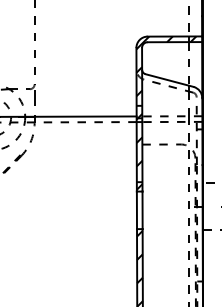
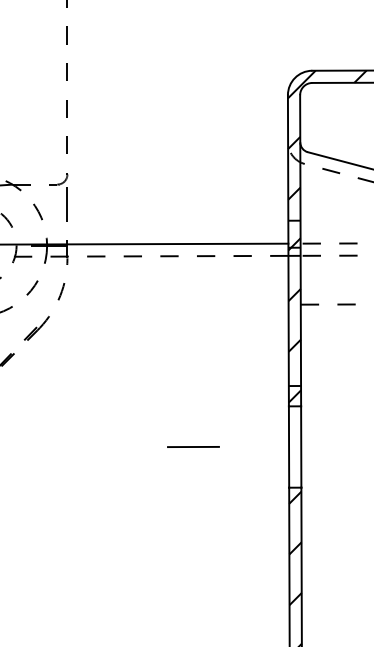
line: (92, 210) -> (192, 447), added

